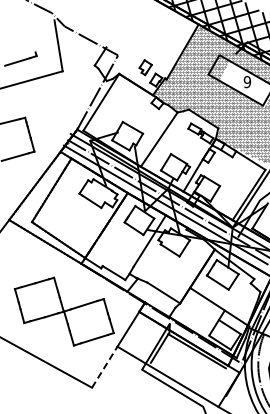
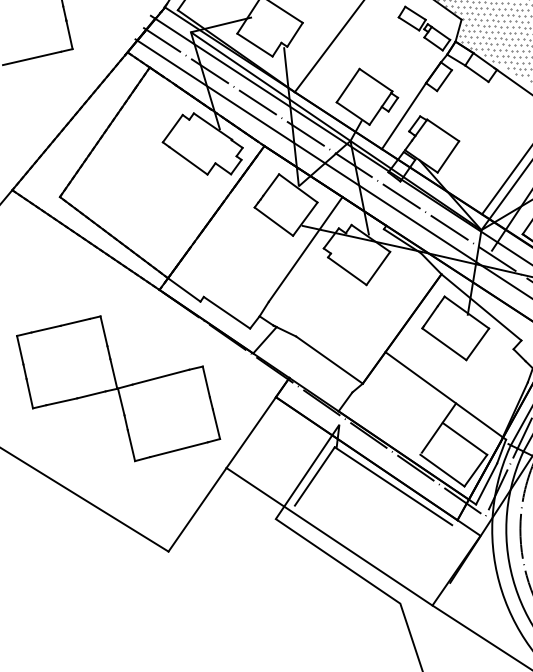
line: (105, 366) -> (199, 508), dashed -> solid

